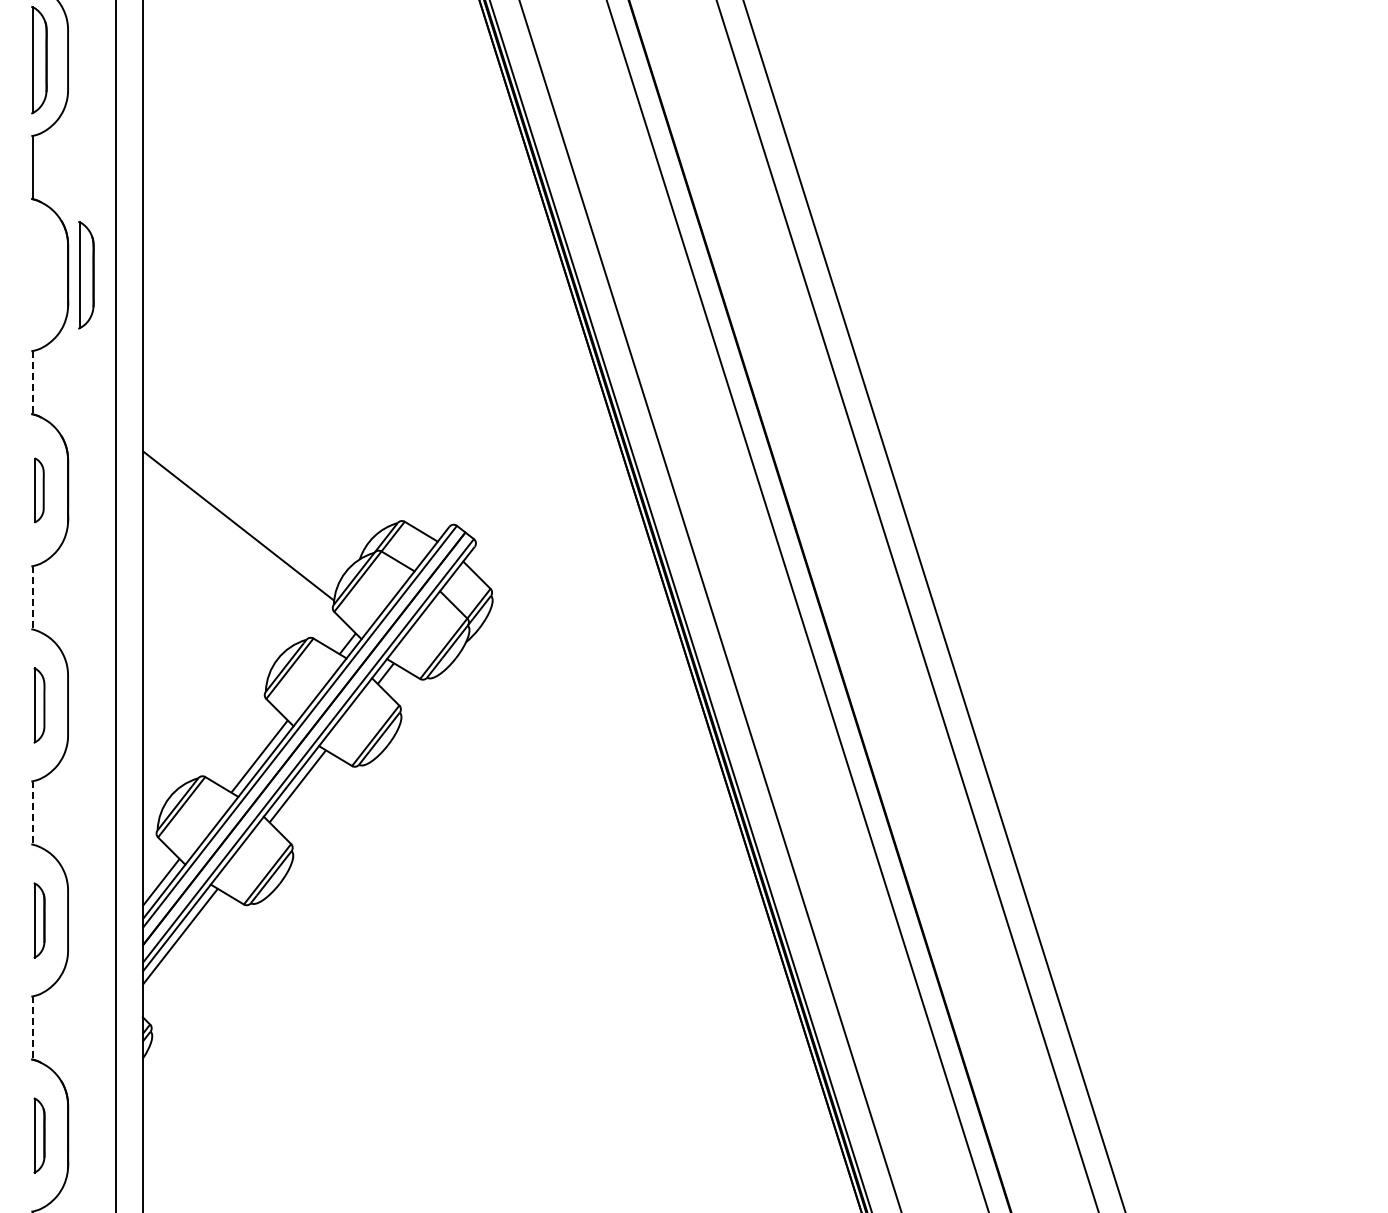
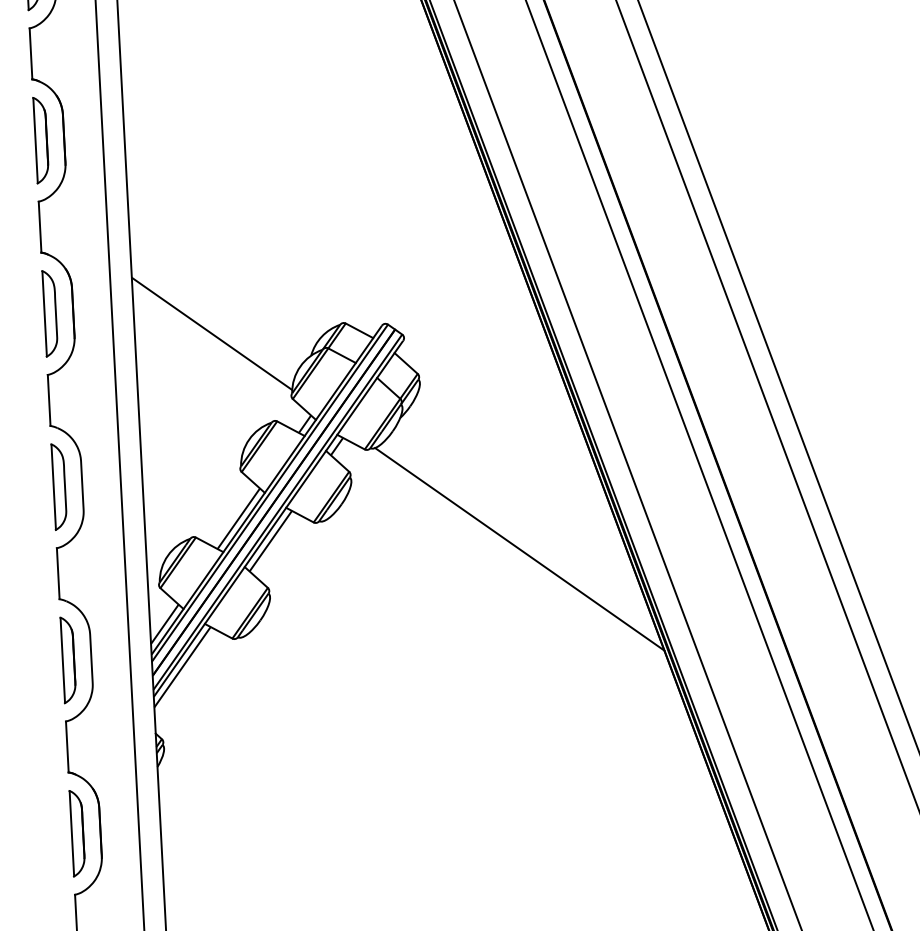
part: (86, 275) -> (41, 140), moved
line: (32, 382) -> (40, 227), dashed -> solid
part: (39, 490) -> (50, 313), size x1.67
line: (32, 597) -> (49, 400), dashed -> solid
part: (39, 705) -> (59, 486), size x1.43
line: (32, 812) -> (58, 573), dashed -> solid
line: (605, 812) -> (519, 549), added
part: (39, 920) -> (68, 660), size x1.43
line: (32, 1027) -> (67, 746), dashed -> solid
part: (39, 1135) -> (77, 833), size x1.43

